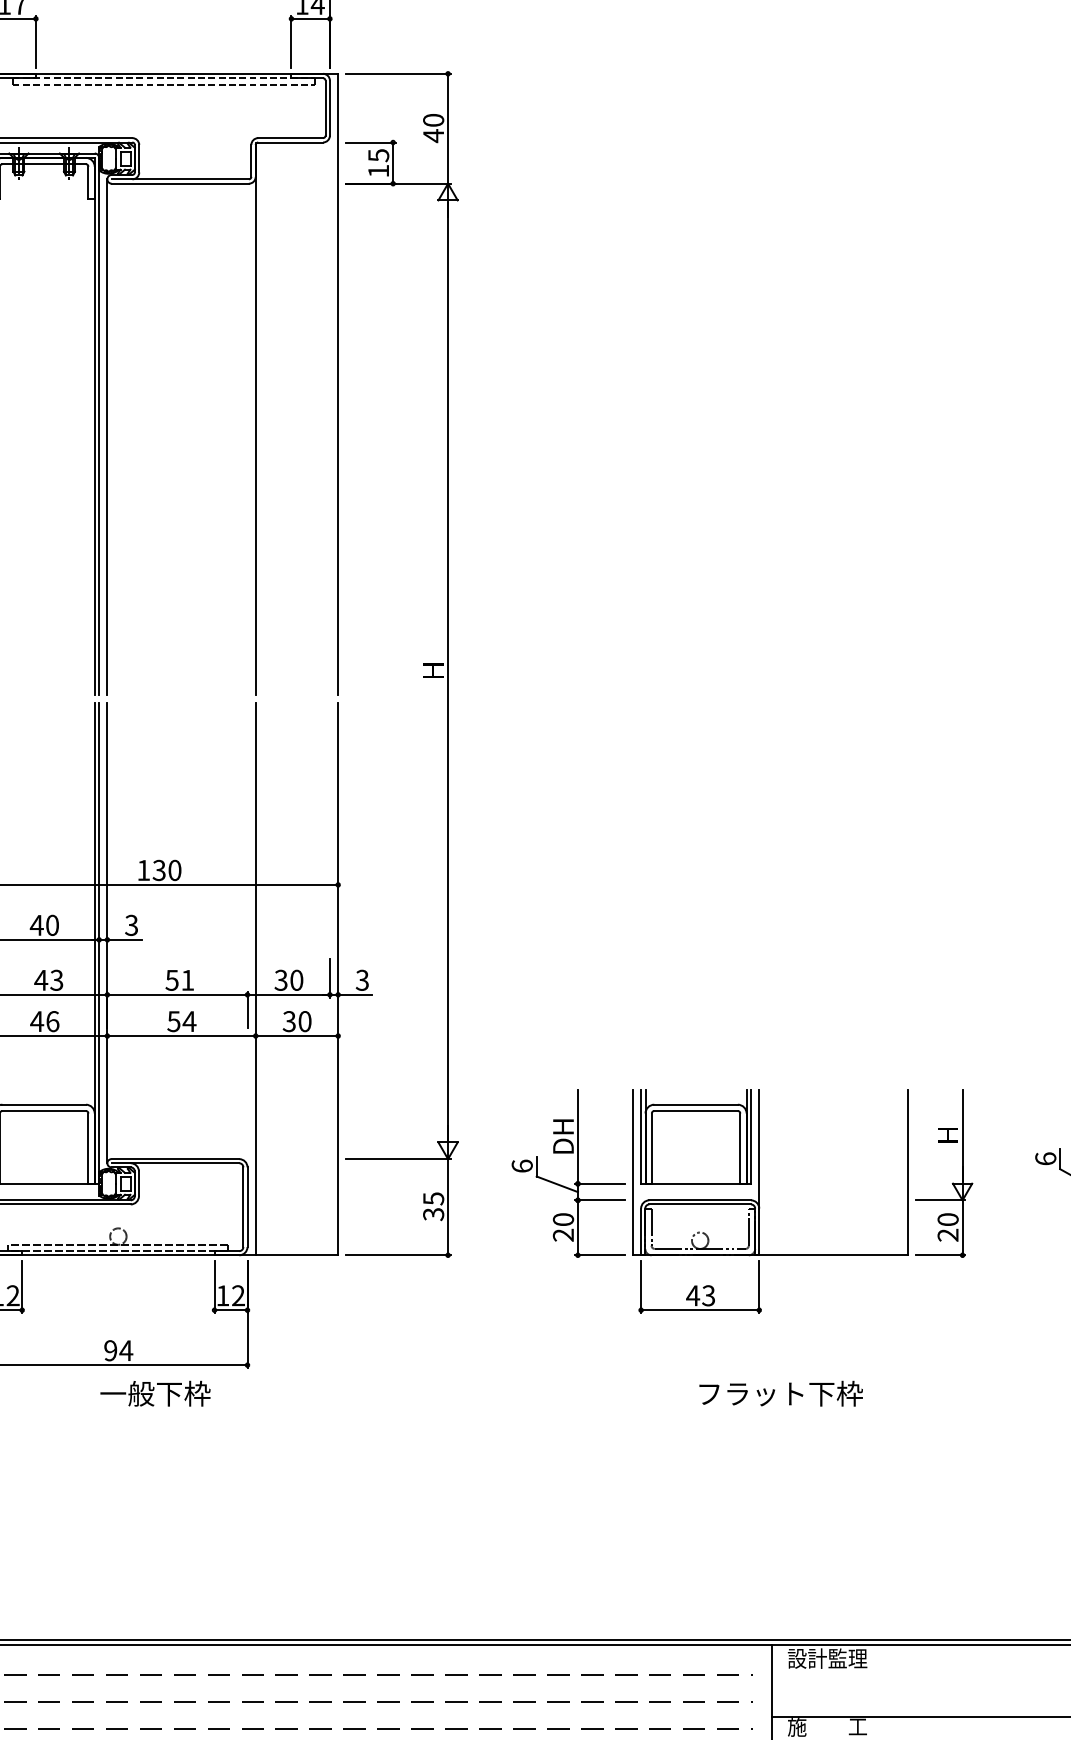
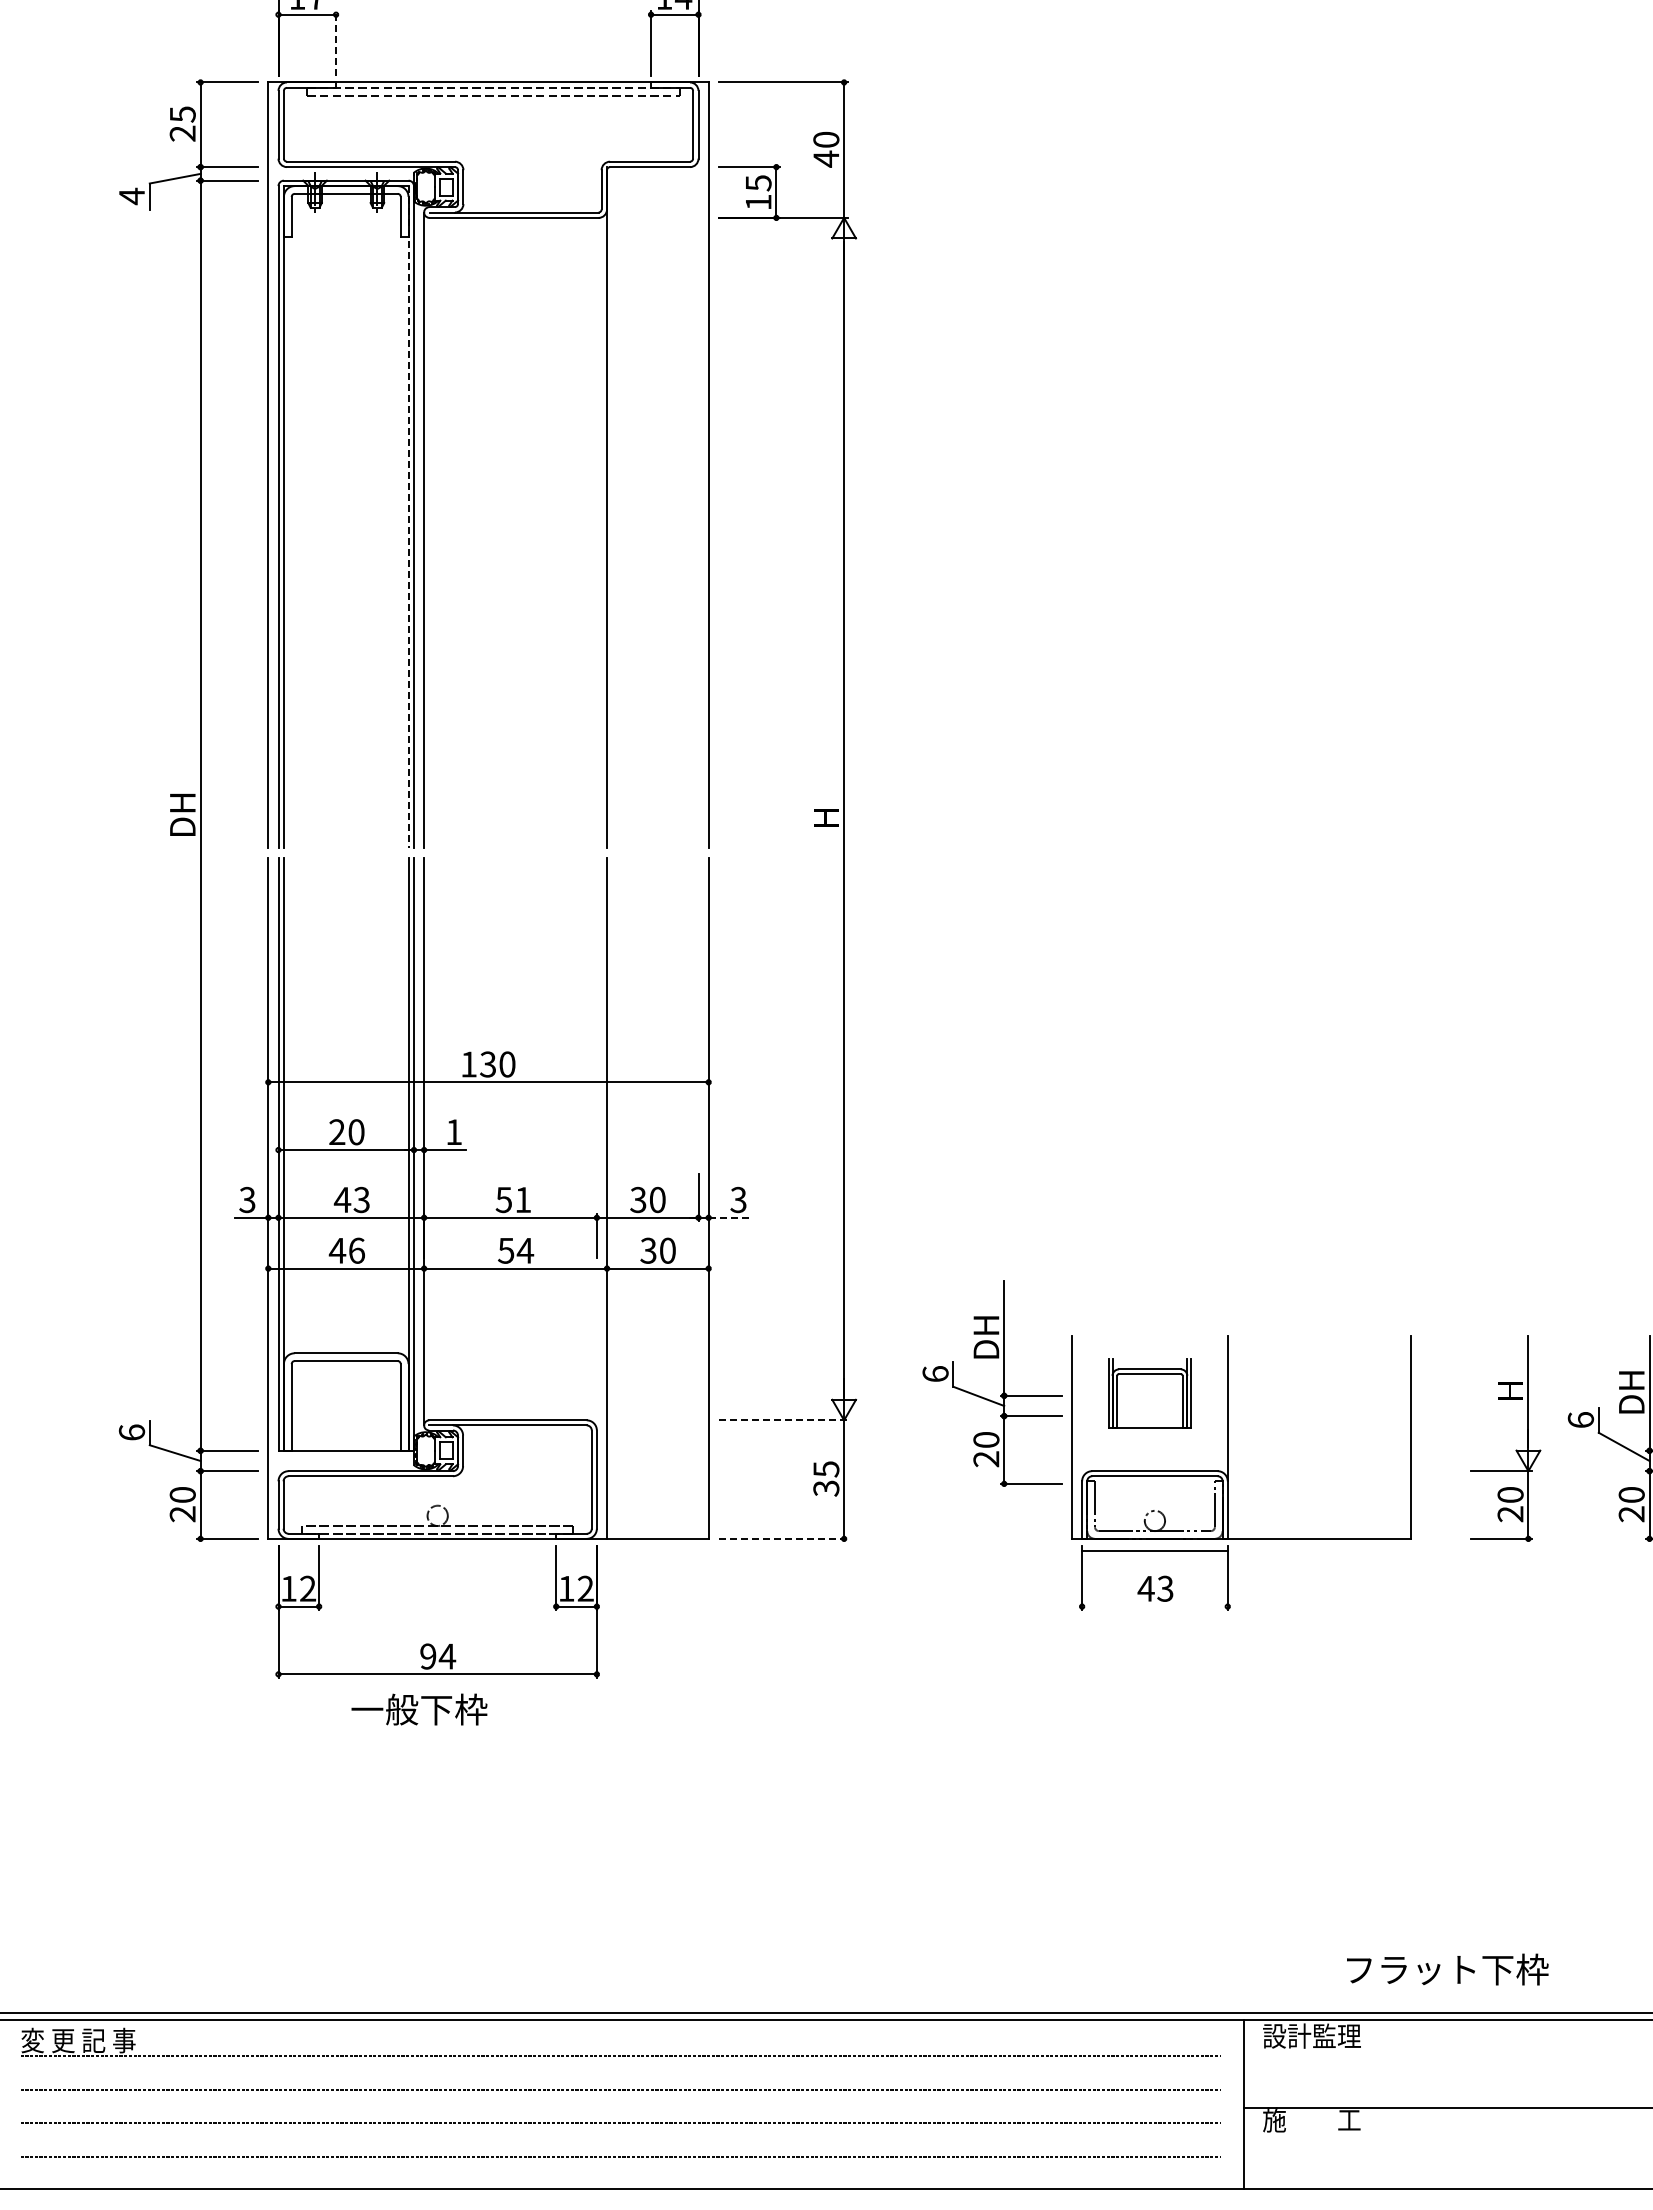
line: (36, 42) -> (336, 43), solid -> dashed
line: (94, 426) -> (408, 517), solid -> dashed
text: (36, 924) -> (336, 1131), 40 -> 20
text: (131, 925) -> (453, 1132), 3 -> 1
line: (355, 994) -> (730, 1217), solid -> dashed
part: (695, 1137) -> (1149, 1393), size x0.6
line: (398, 1159) -> (783, 1420), solid -> dashed
part: (577, 1173) -> (1003, 1383), moved
part: (952, 1182) -> (1516, 1449), moved
line: (398, 1254) -> (783, 1538), solid -> dashed
line: (699, 1310) -> (1154, 1550), moved
text: (155, 1393) -> (419, 1709), moved
text: (780, 1393) -> (1447, 1969), moved

